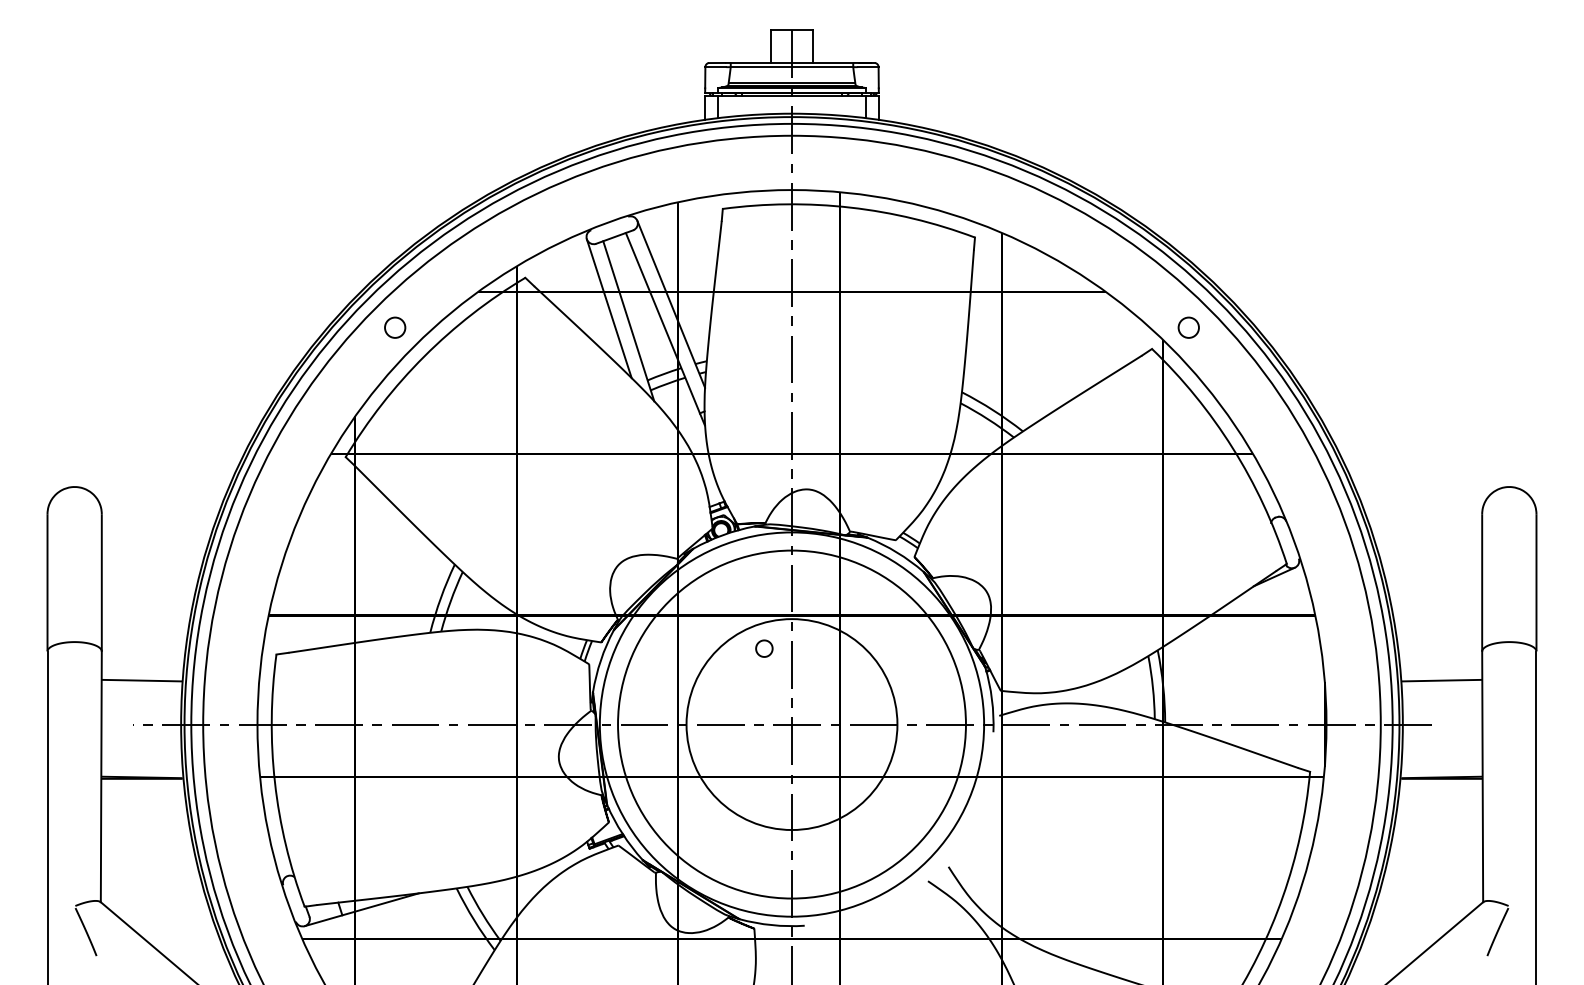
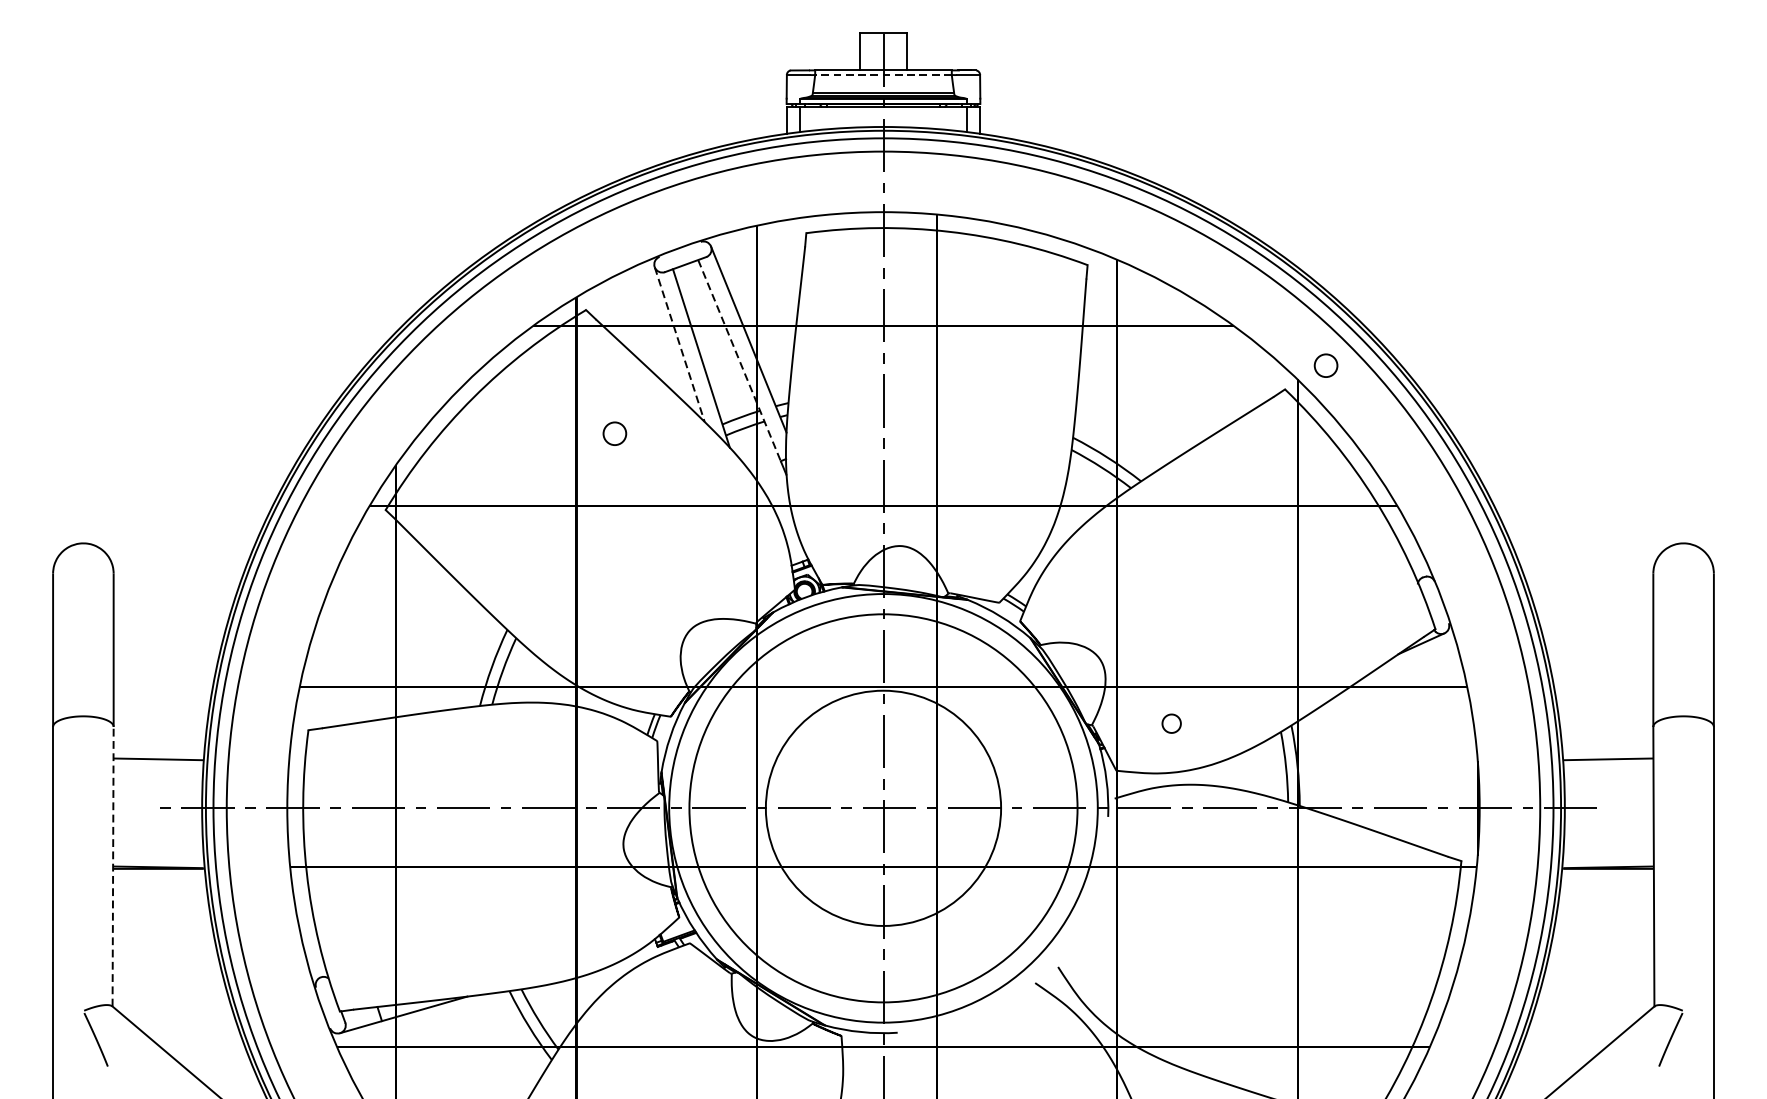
line: (791, 67) -> (882, 75), solid -> dashed
line: (609, 308) -> (679, 344), solid -> dashed
line: (663, 323) -> (740, 360), solid -> dashed
circle: (395, 327) -> (615, 433), moved
part: (764, 648) -> (1171, 723), moved
line: (101, 776) -> (113, 866), solid -> dashed

